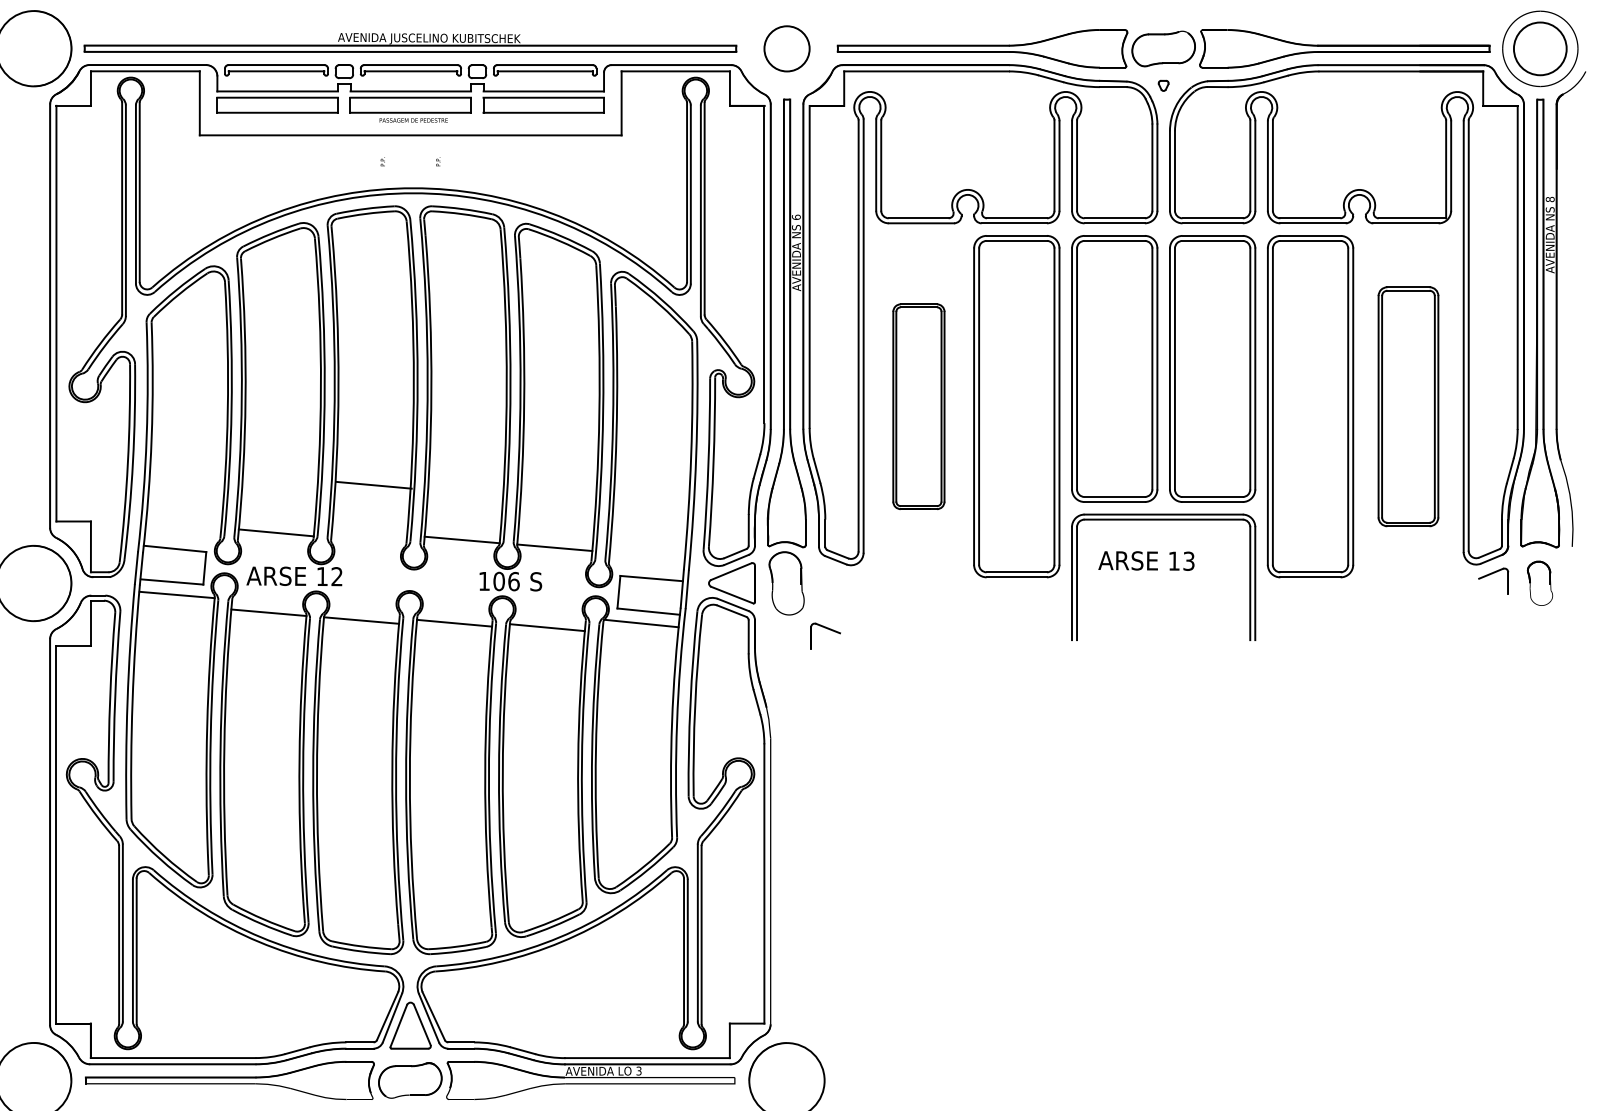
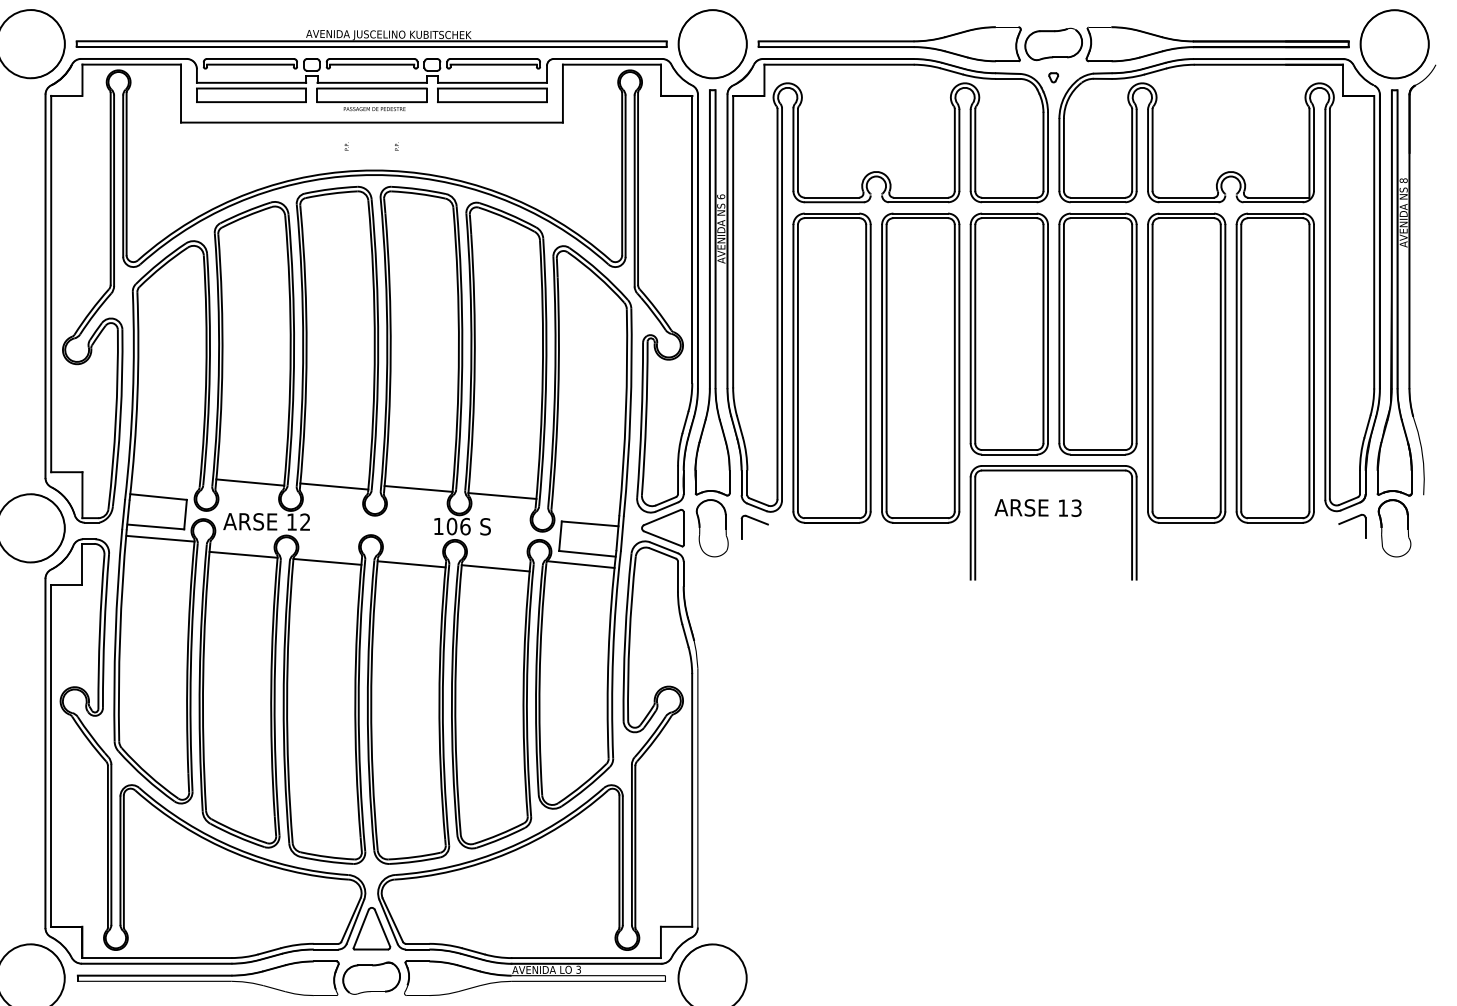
circle: (786, 48) -> (712, 43), size x1.67
circle: (1539, 48) -> (1393, 43), size x1.43
part: (918, 406) -> (831, 368), size x1.67
part: (1408, 406) -> (1275, 368), size x1.43
line: (373, 484) -> (333, 485), moved
part: (1539, 583) -> (1393, 528), size x1.43
part: (827, 629) -> (756, 521), moved

